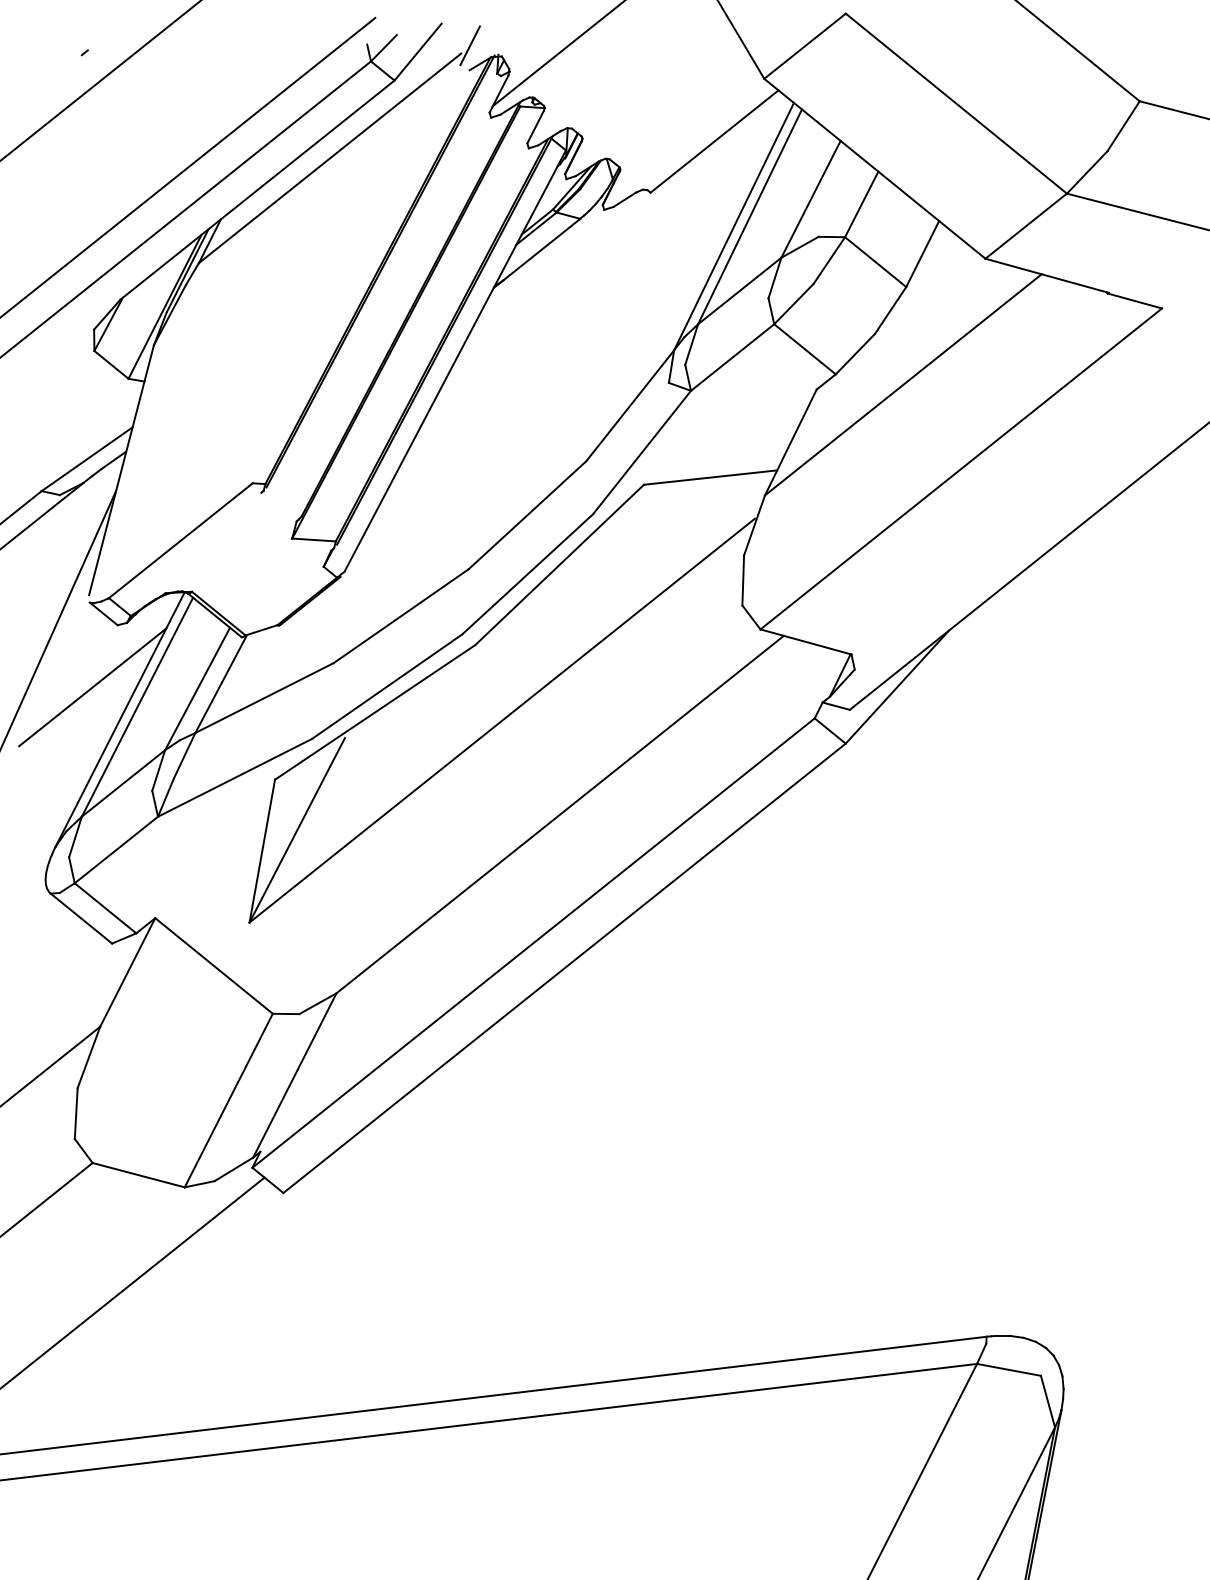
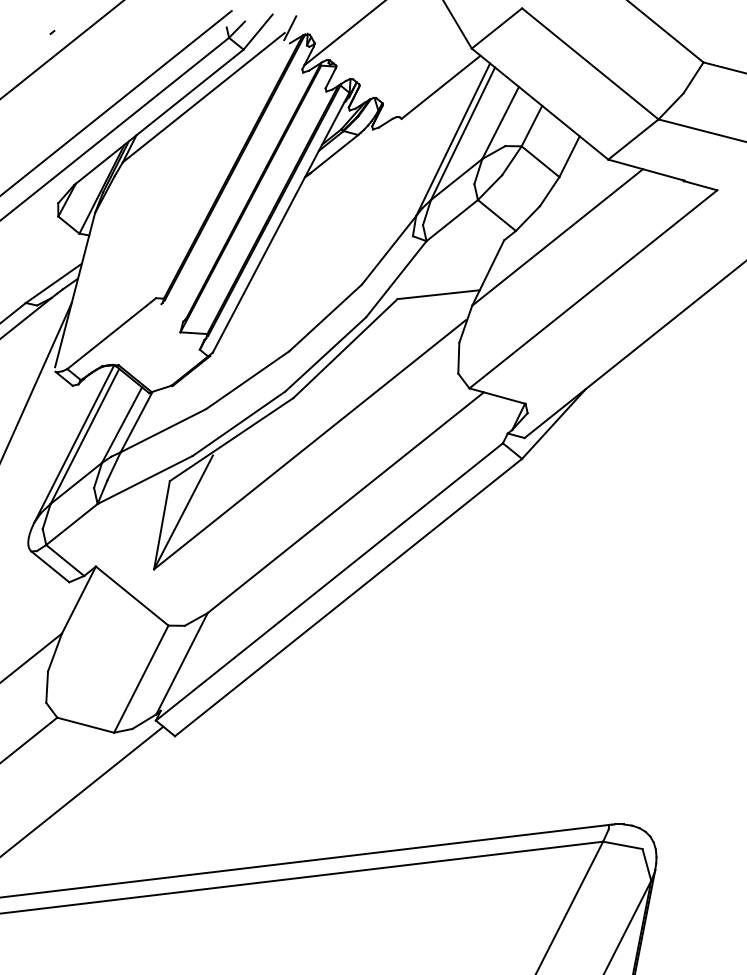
line: (91, 686) -> (56, 423), removed

